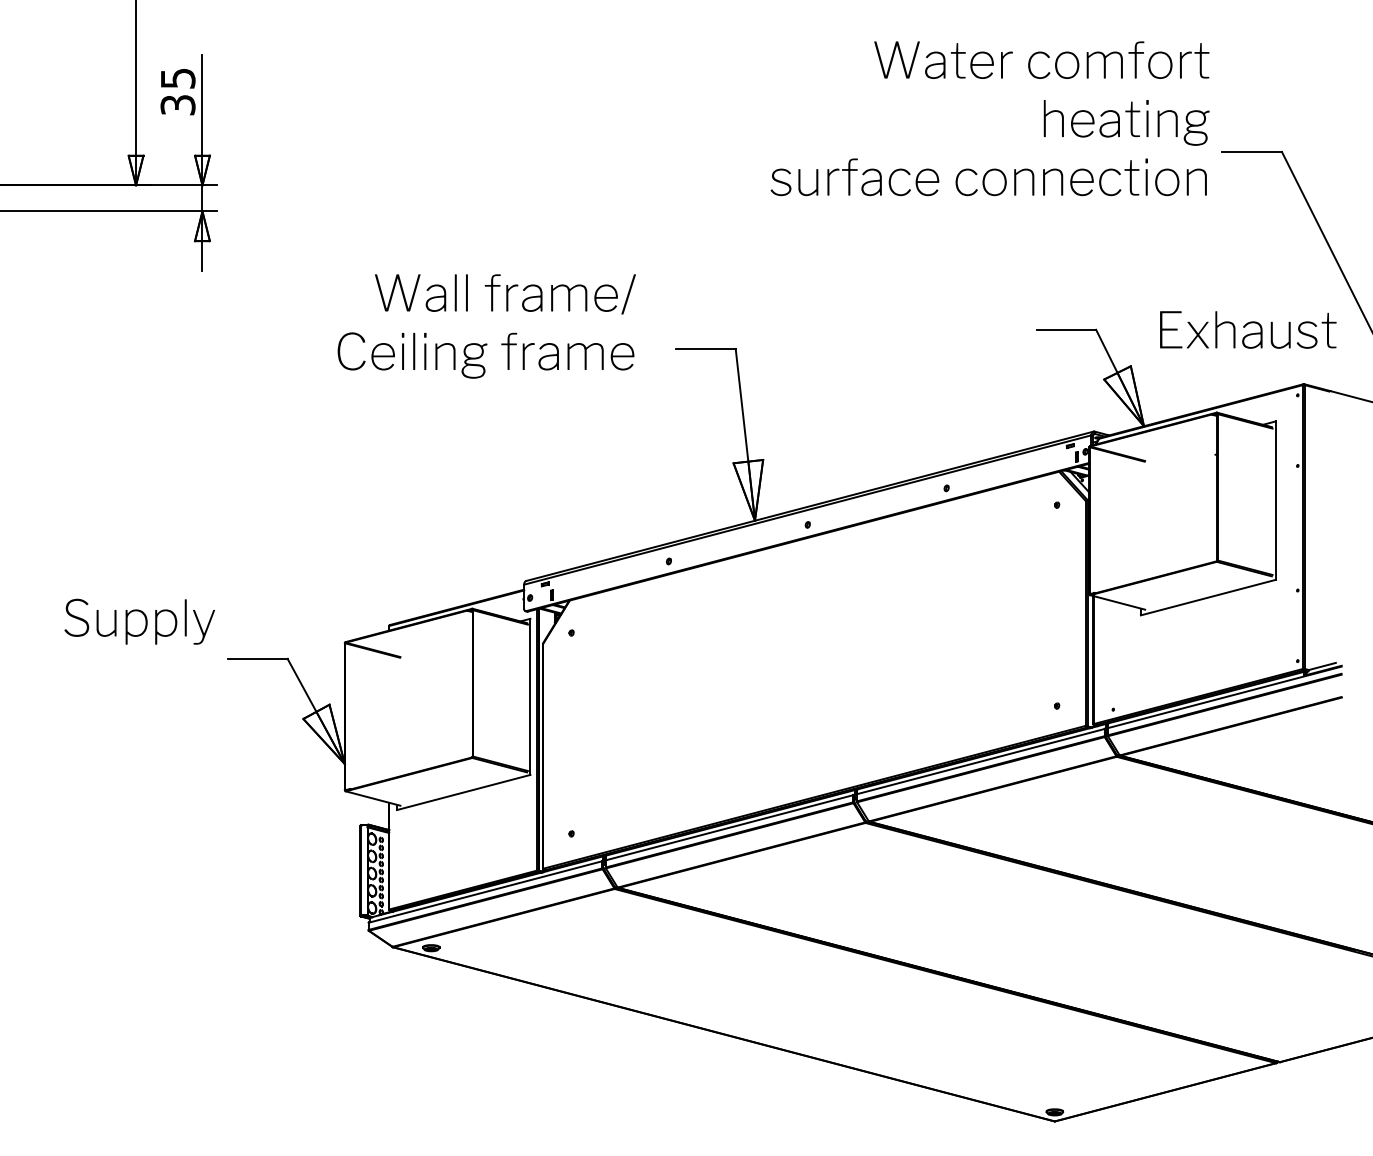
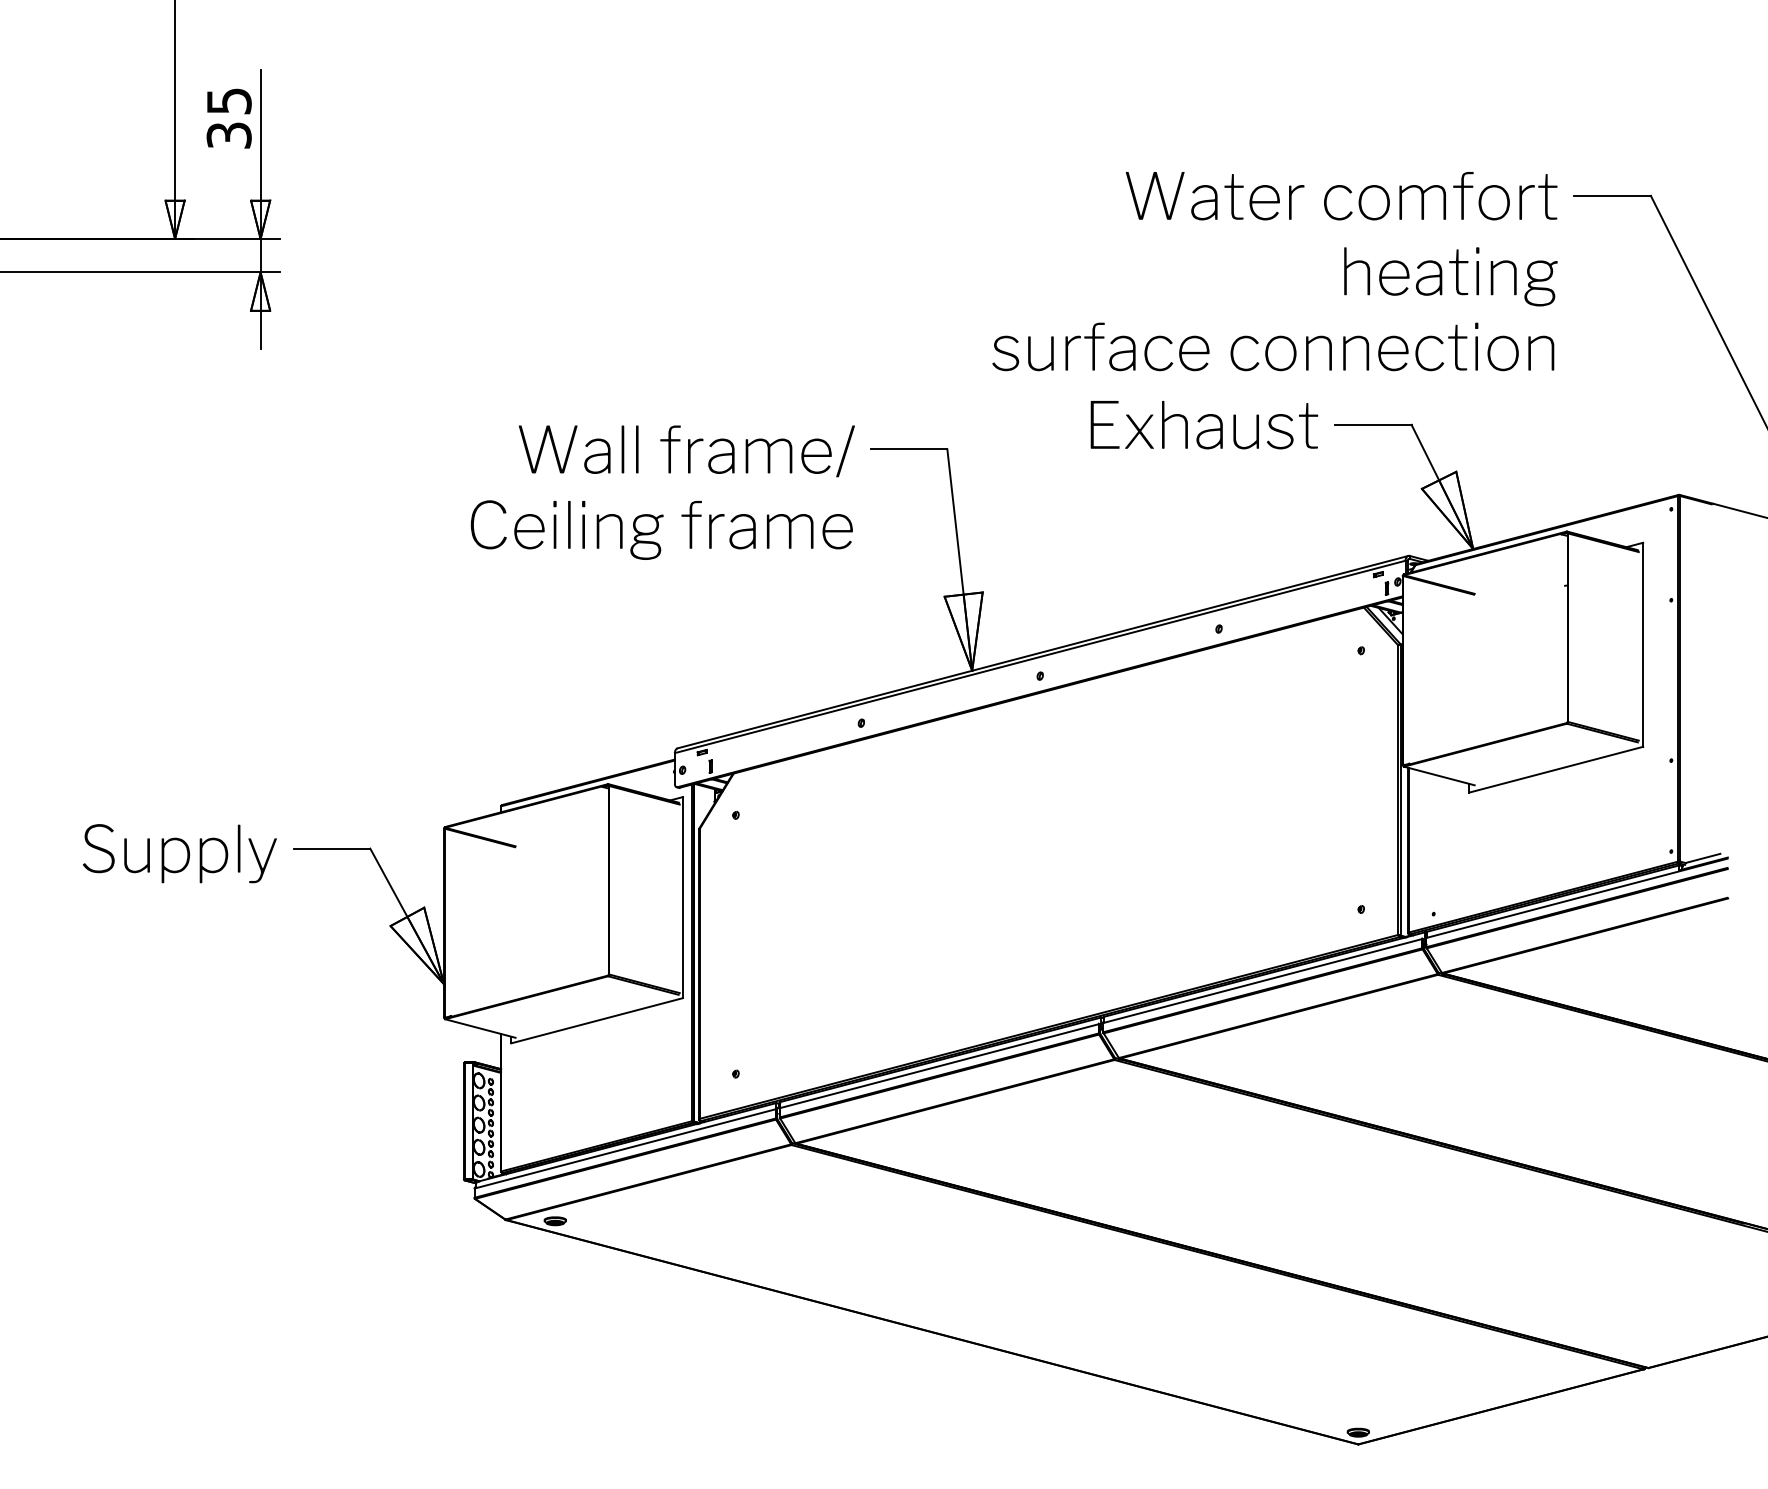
text: (989, 118) -> (1274, 271), moved
text: (486, 326) -> (662, 492), moved
text: (1248, 329) -> (1204, 424), moved
text: (139, 621) -> (179, 853), moved

